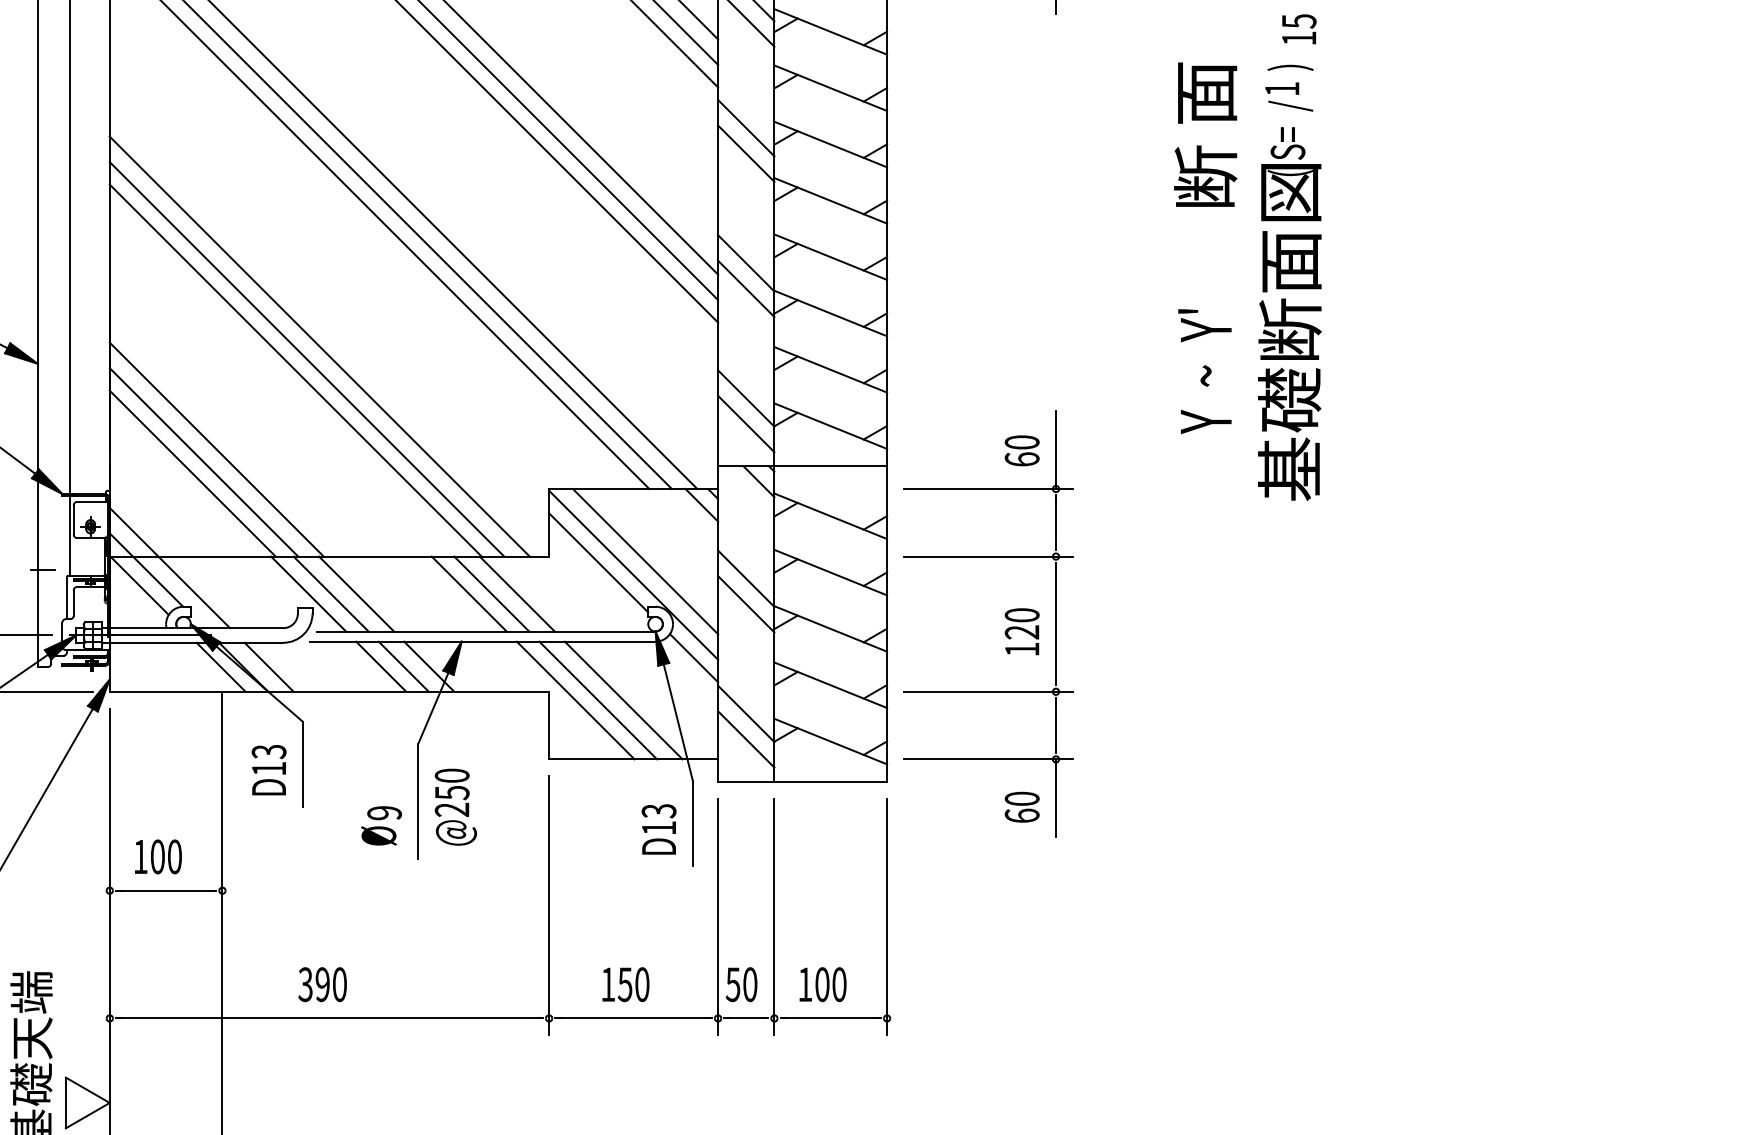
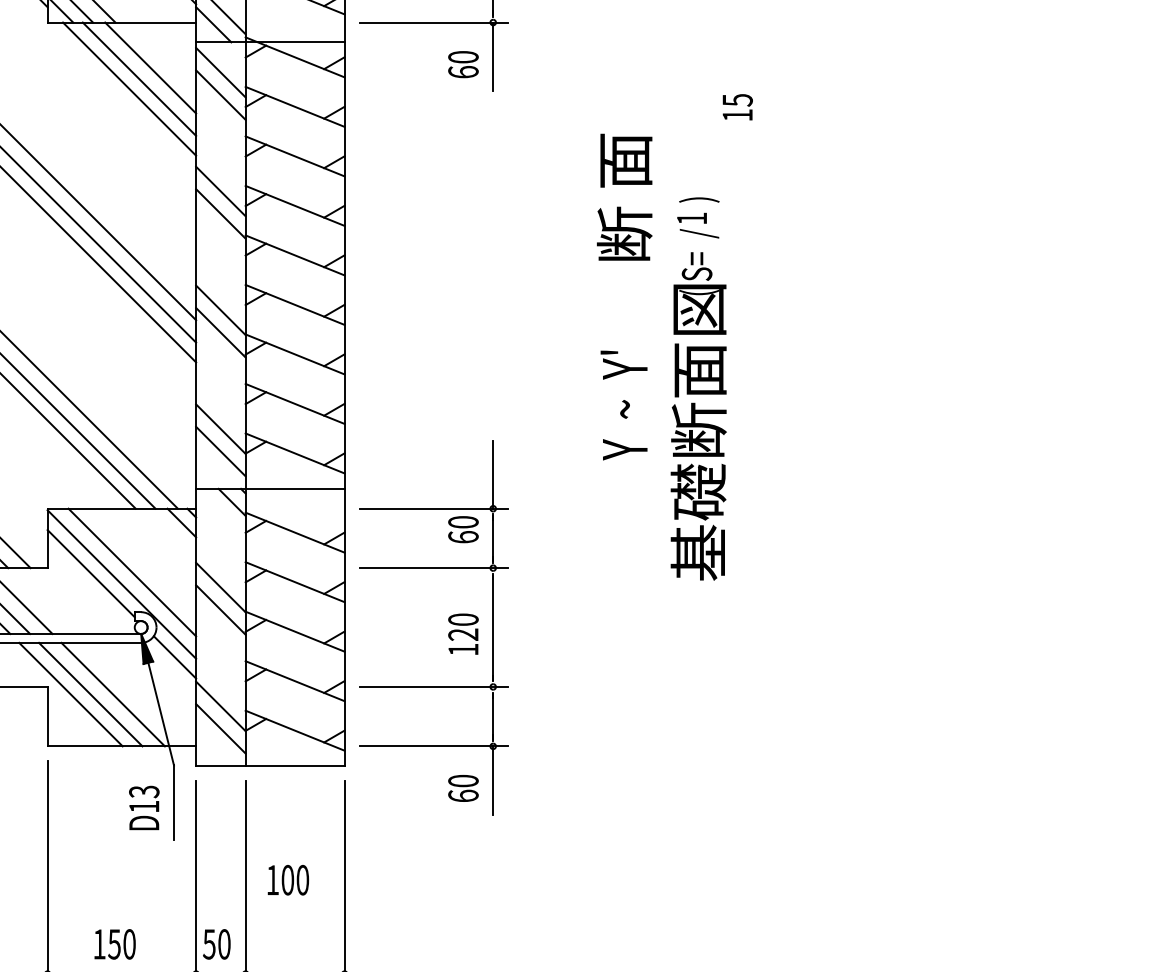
text: (1299, 29) -> (737, 107), moved
text: (1289, 282) -> (698, 388), moved
text: (1021, 450) -> (462, 529), moved
text: (822, 984) -> (287, 880), moved

